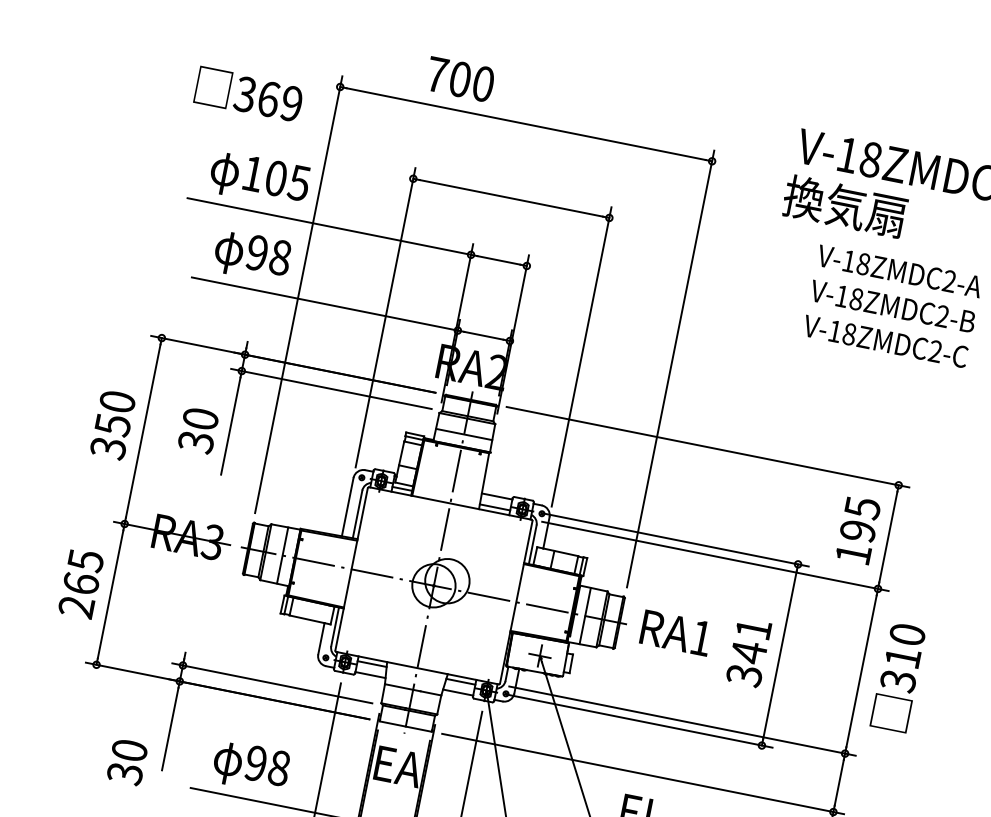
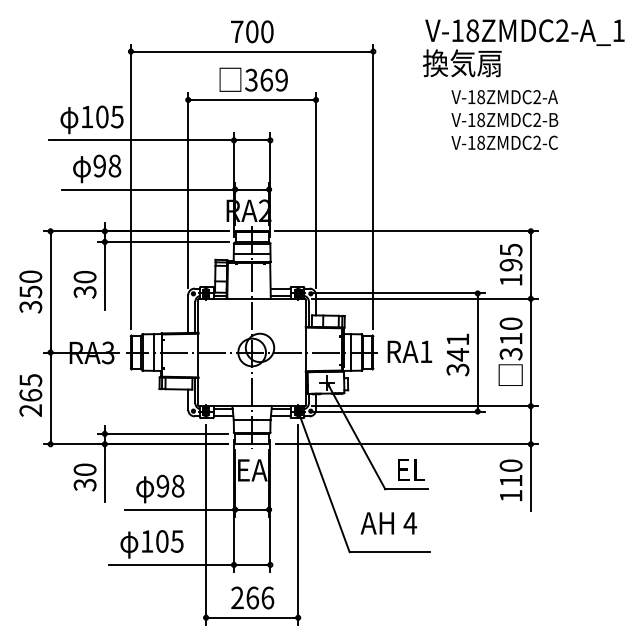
text: (460, 78) -> (252, 31), moved
text: (248, 94) -> (253, 79), moved
text: (898, 676) -> (510, 351), moved
text: (126, 762) -> (84, 477), moved

